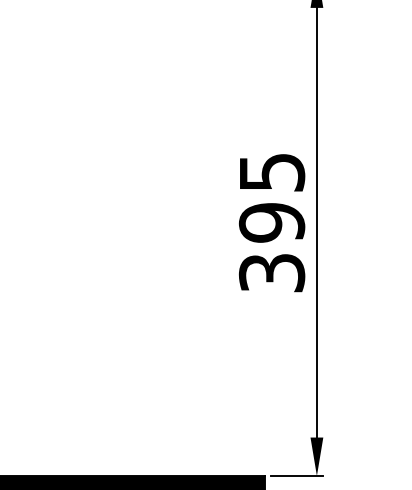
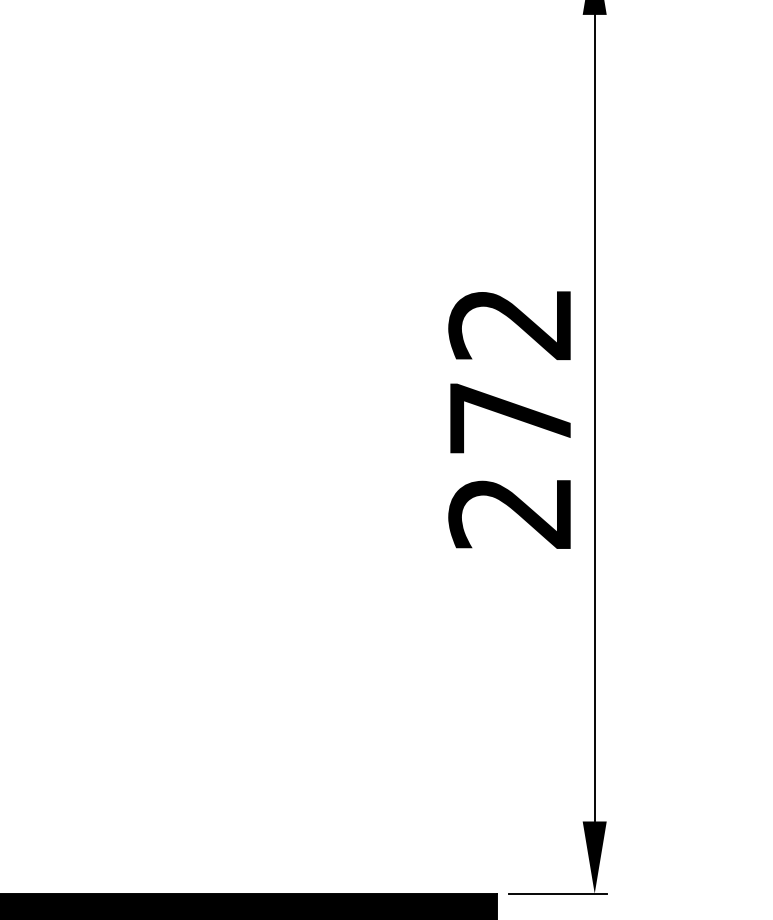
text: (271, 223) -> (509, 419), 395 -> 272

